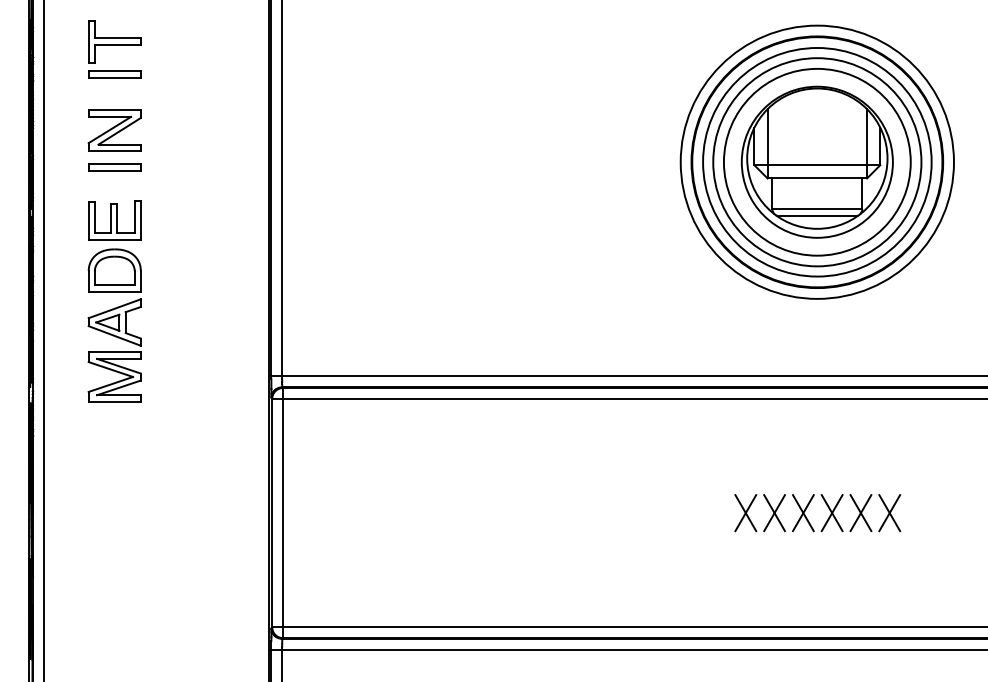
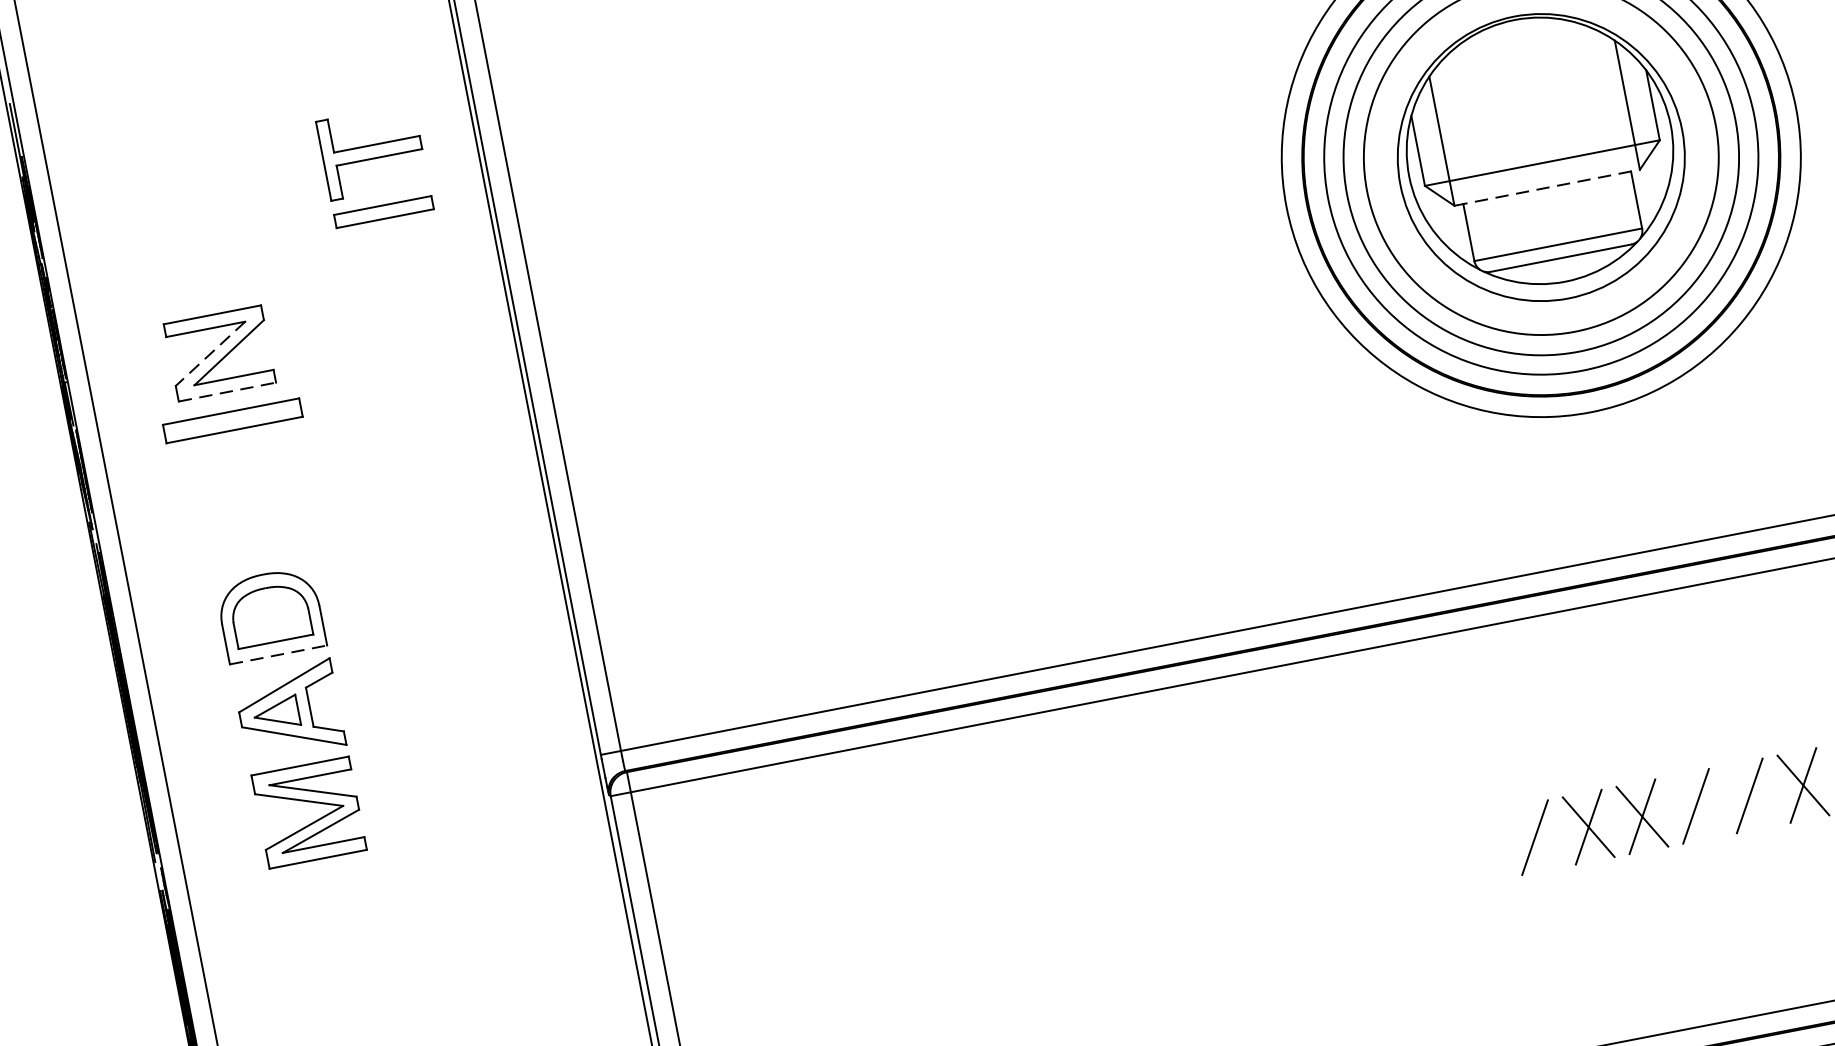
part: (114, 49) -> (374, 166), moved
line: (109, 130) -> (209, 354), solid -> dashed
line: (115, 151) -> (228, 391), solid -> dashed
part: (114, 167) -> (232, 422), size x1.4
line: (817, 178) -> (1547, 187), solid -> dashed
part: (114, 220) -> (251, 520), removed
line: (115, 292) -> (279, 654), solid -> dashed
line: (745, 513) -> (1534, 838), removed
line: (831, 513) -> (1694, 807), removed
line: (860, 513) -> (1749, 796), removed

